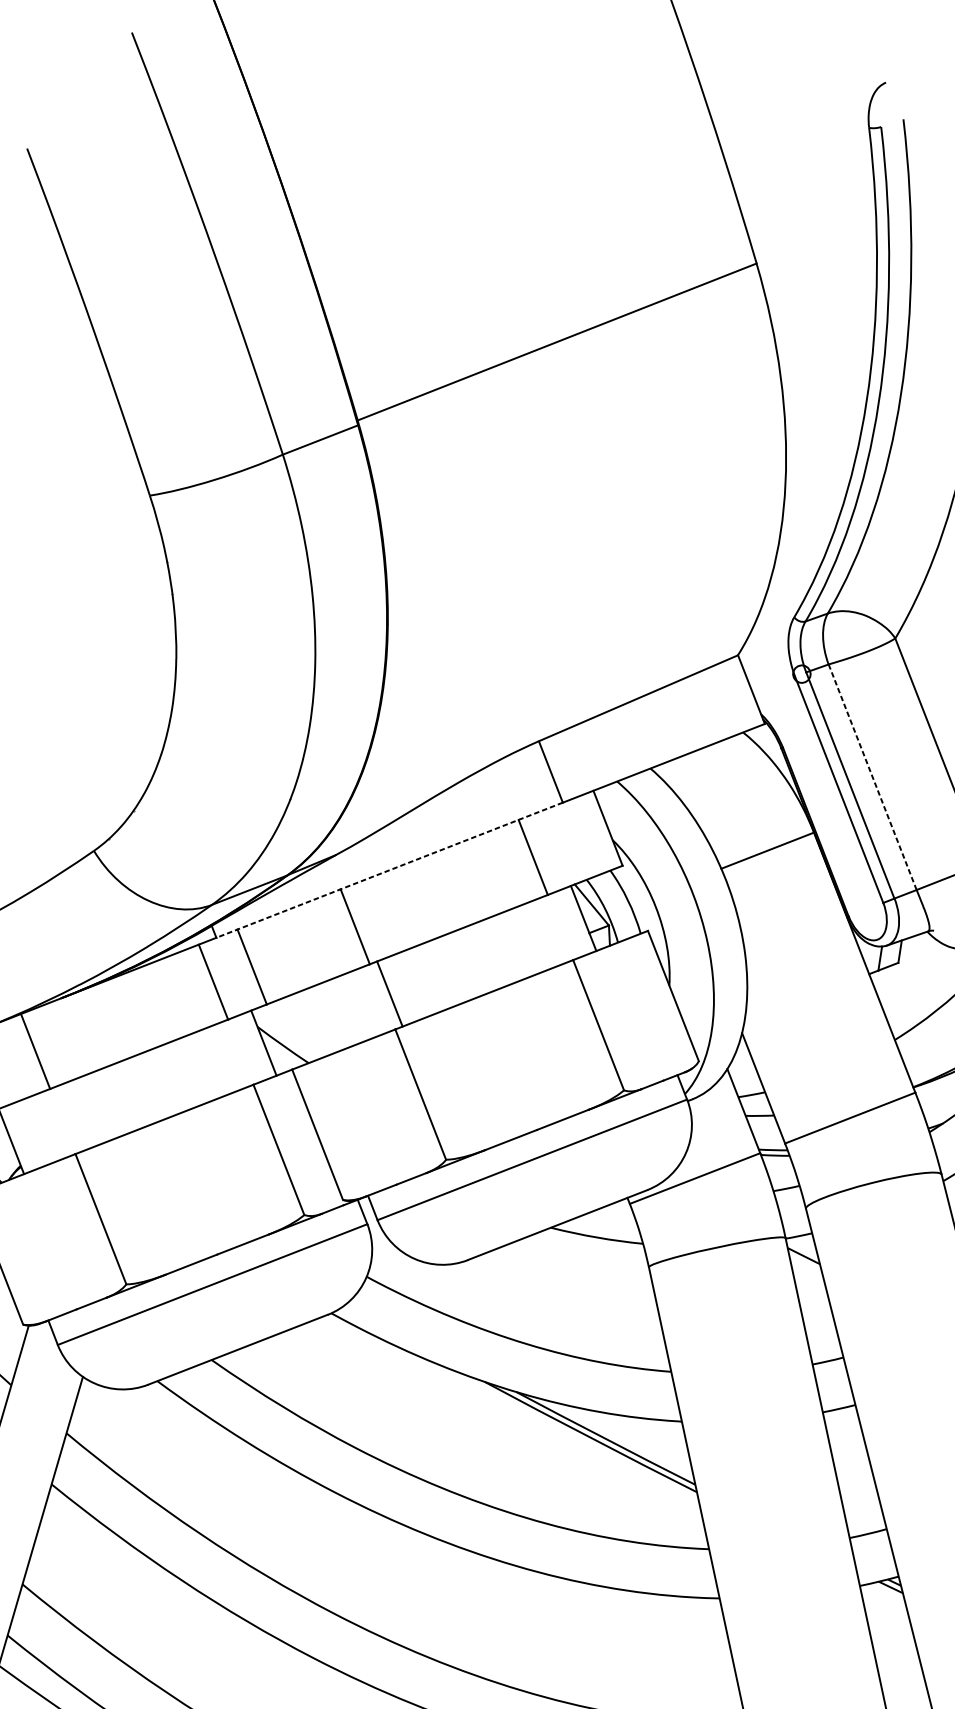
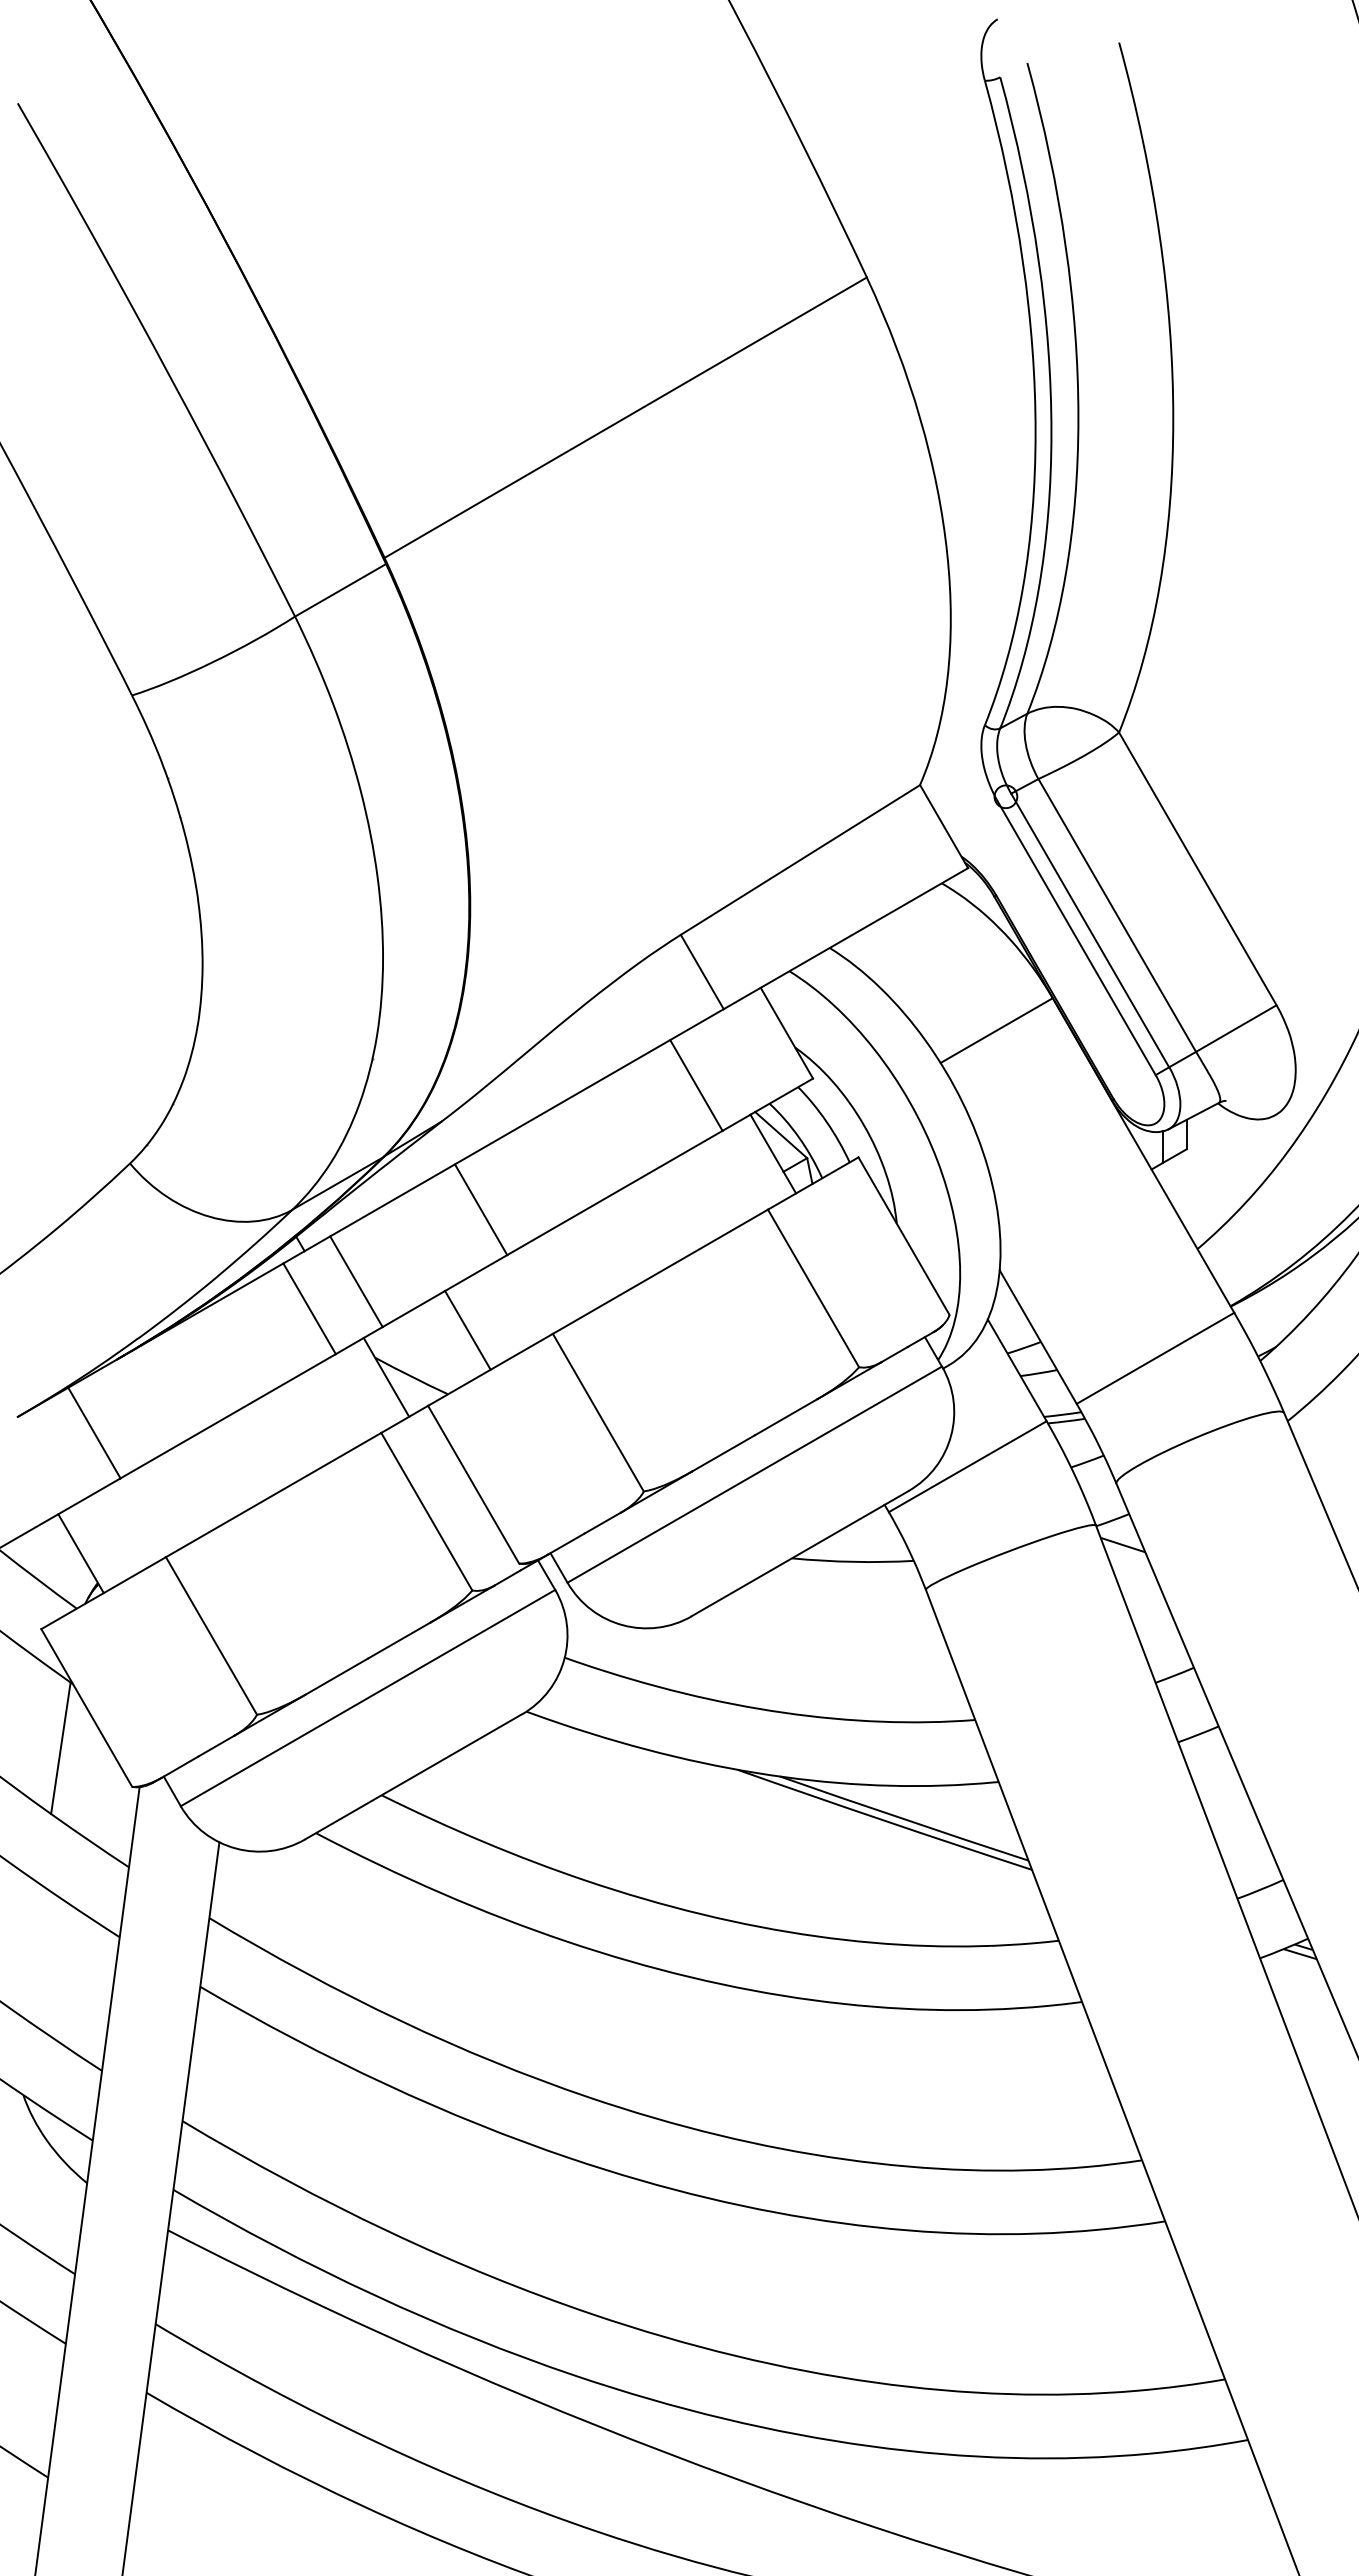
line: (872, 777) -> (1117, 915), dashed -> solid
line: (389, 870) -> (514, 1130), dashed -> solid
line: (389, 993) -> (467, 1329), moved

